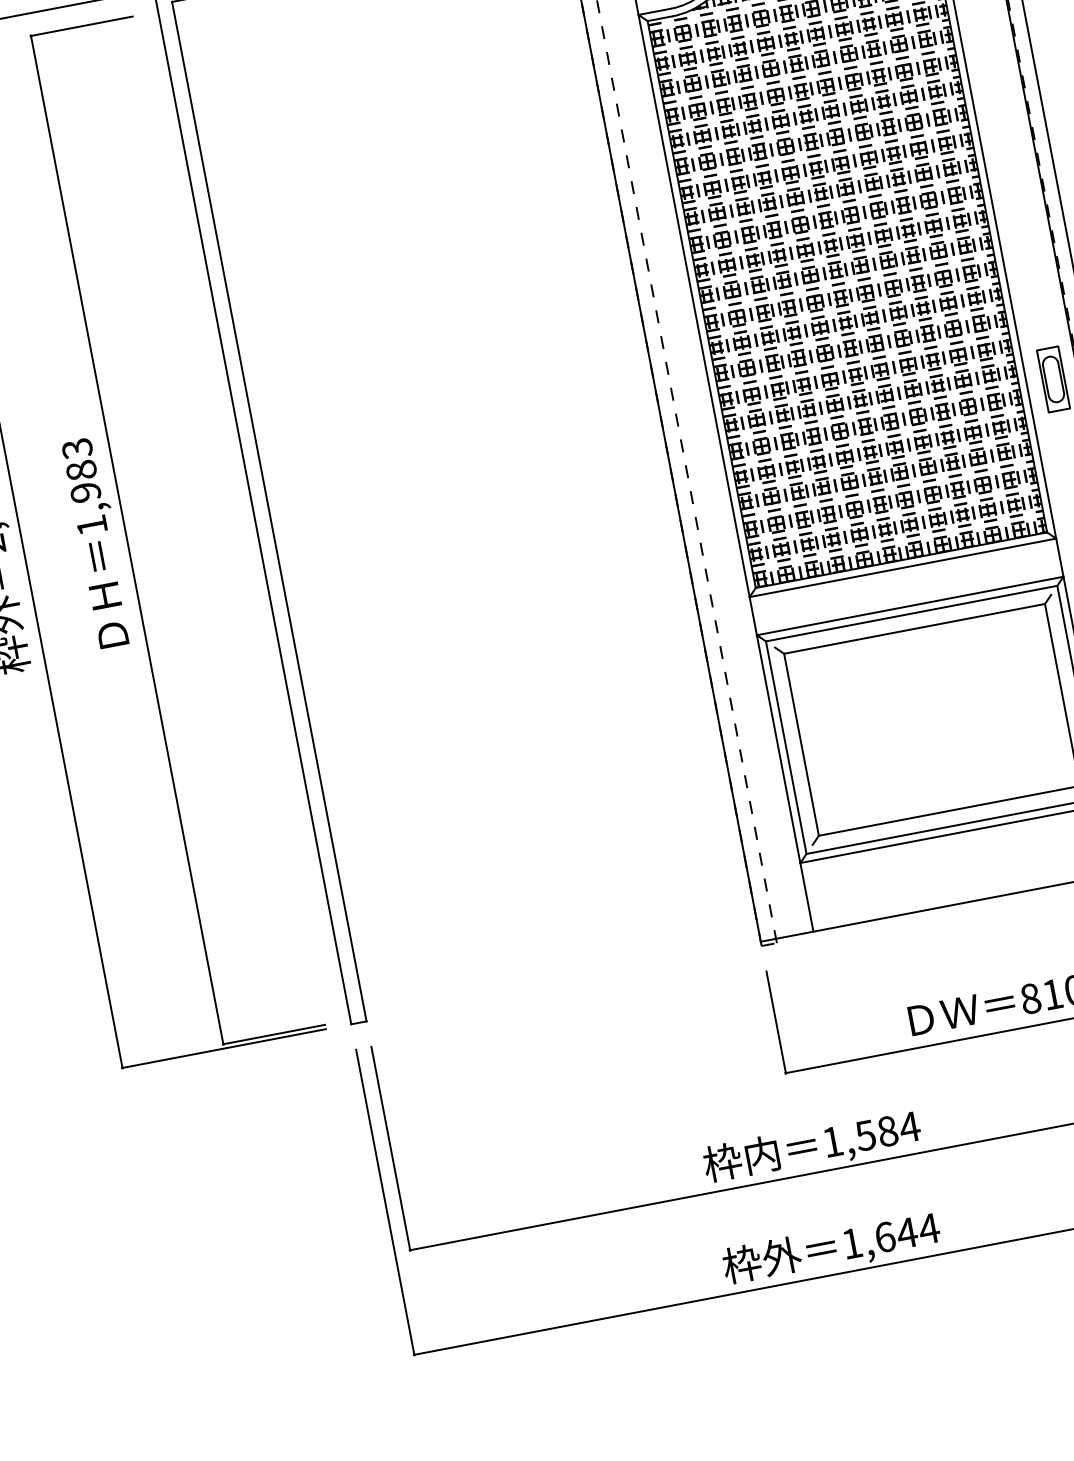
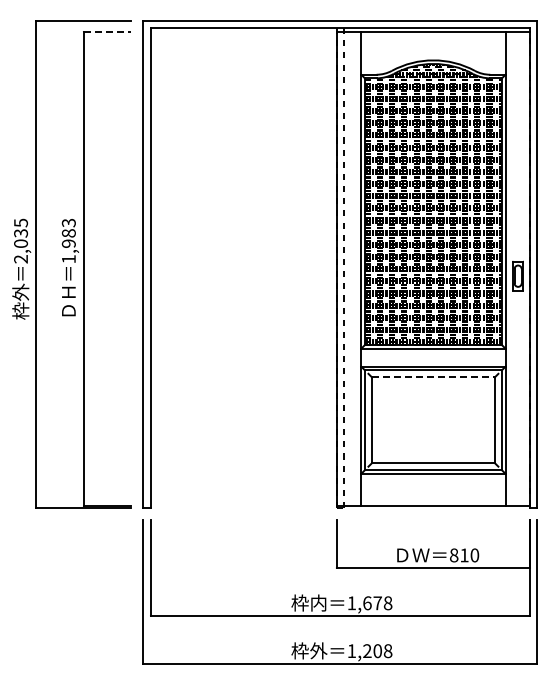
line: (81, 25) -> (107, 31), solid -> dashed
line: (914, 628) -> (433, 377), solid -> dashed
text: (887, 1131) -> (377, 603), 1,584 -> 1,678
text: (906, 1233) -> (377, 651), 1,644 -> 1,208

